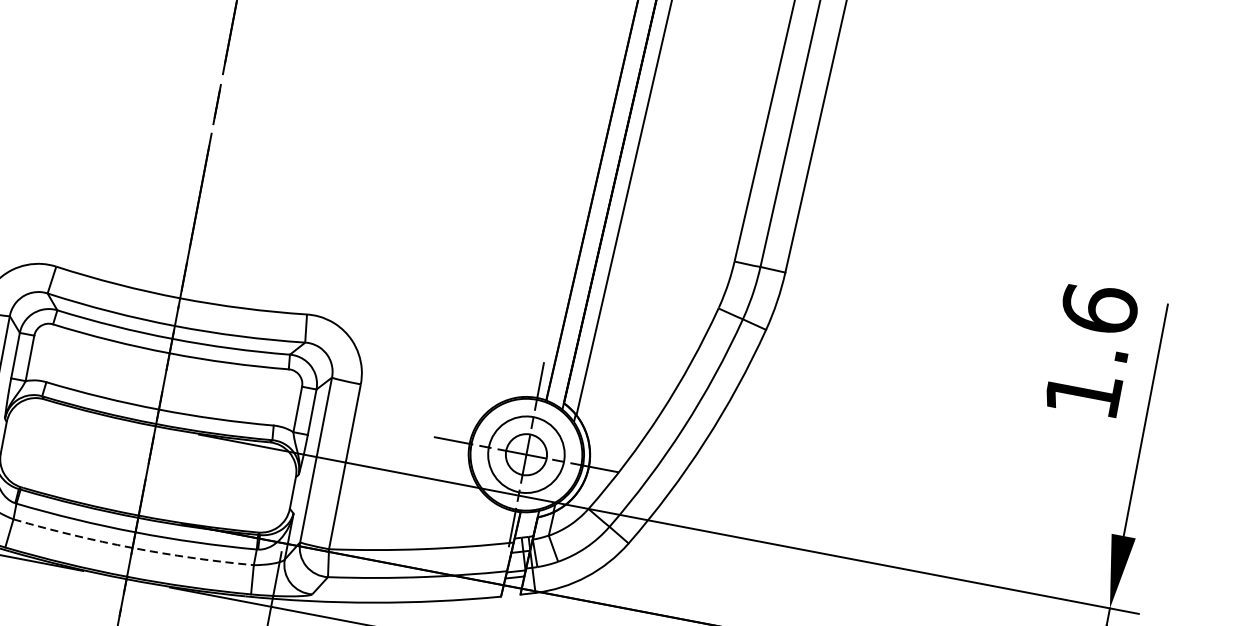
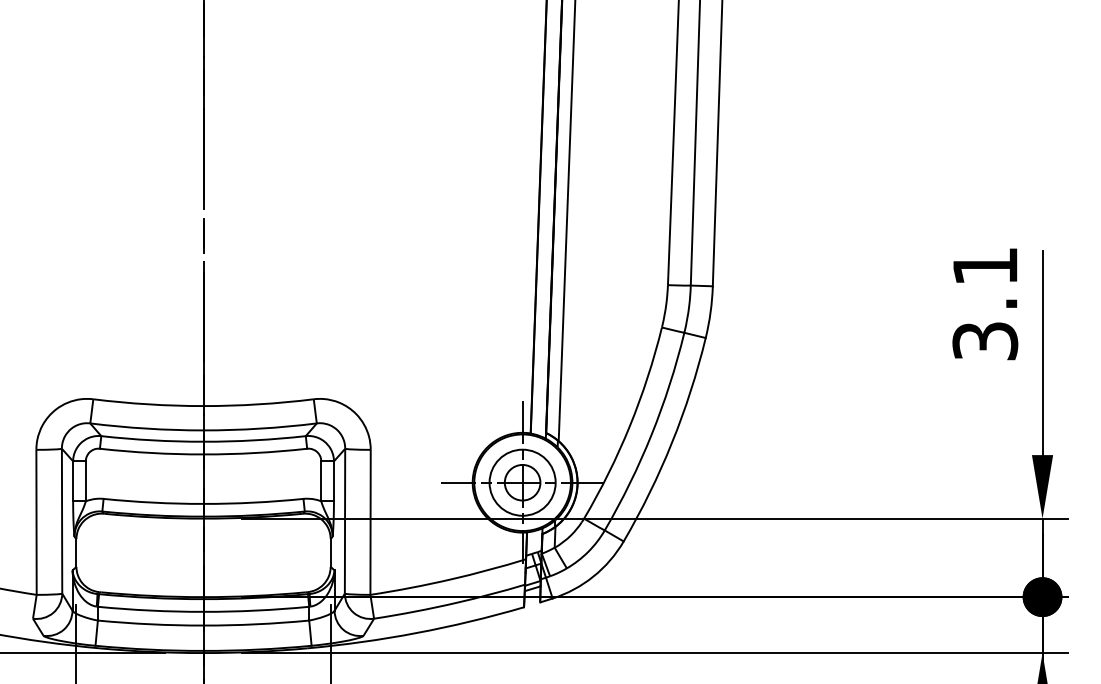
text: (1091, 351) -> (985, 303), 1.6 -> 3.1
arc: (132, 547) -> (203, 625), dashed -> solid

